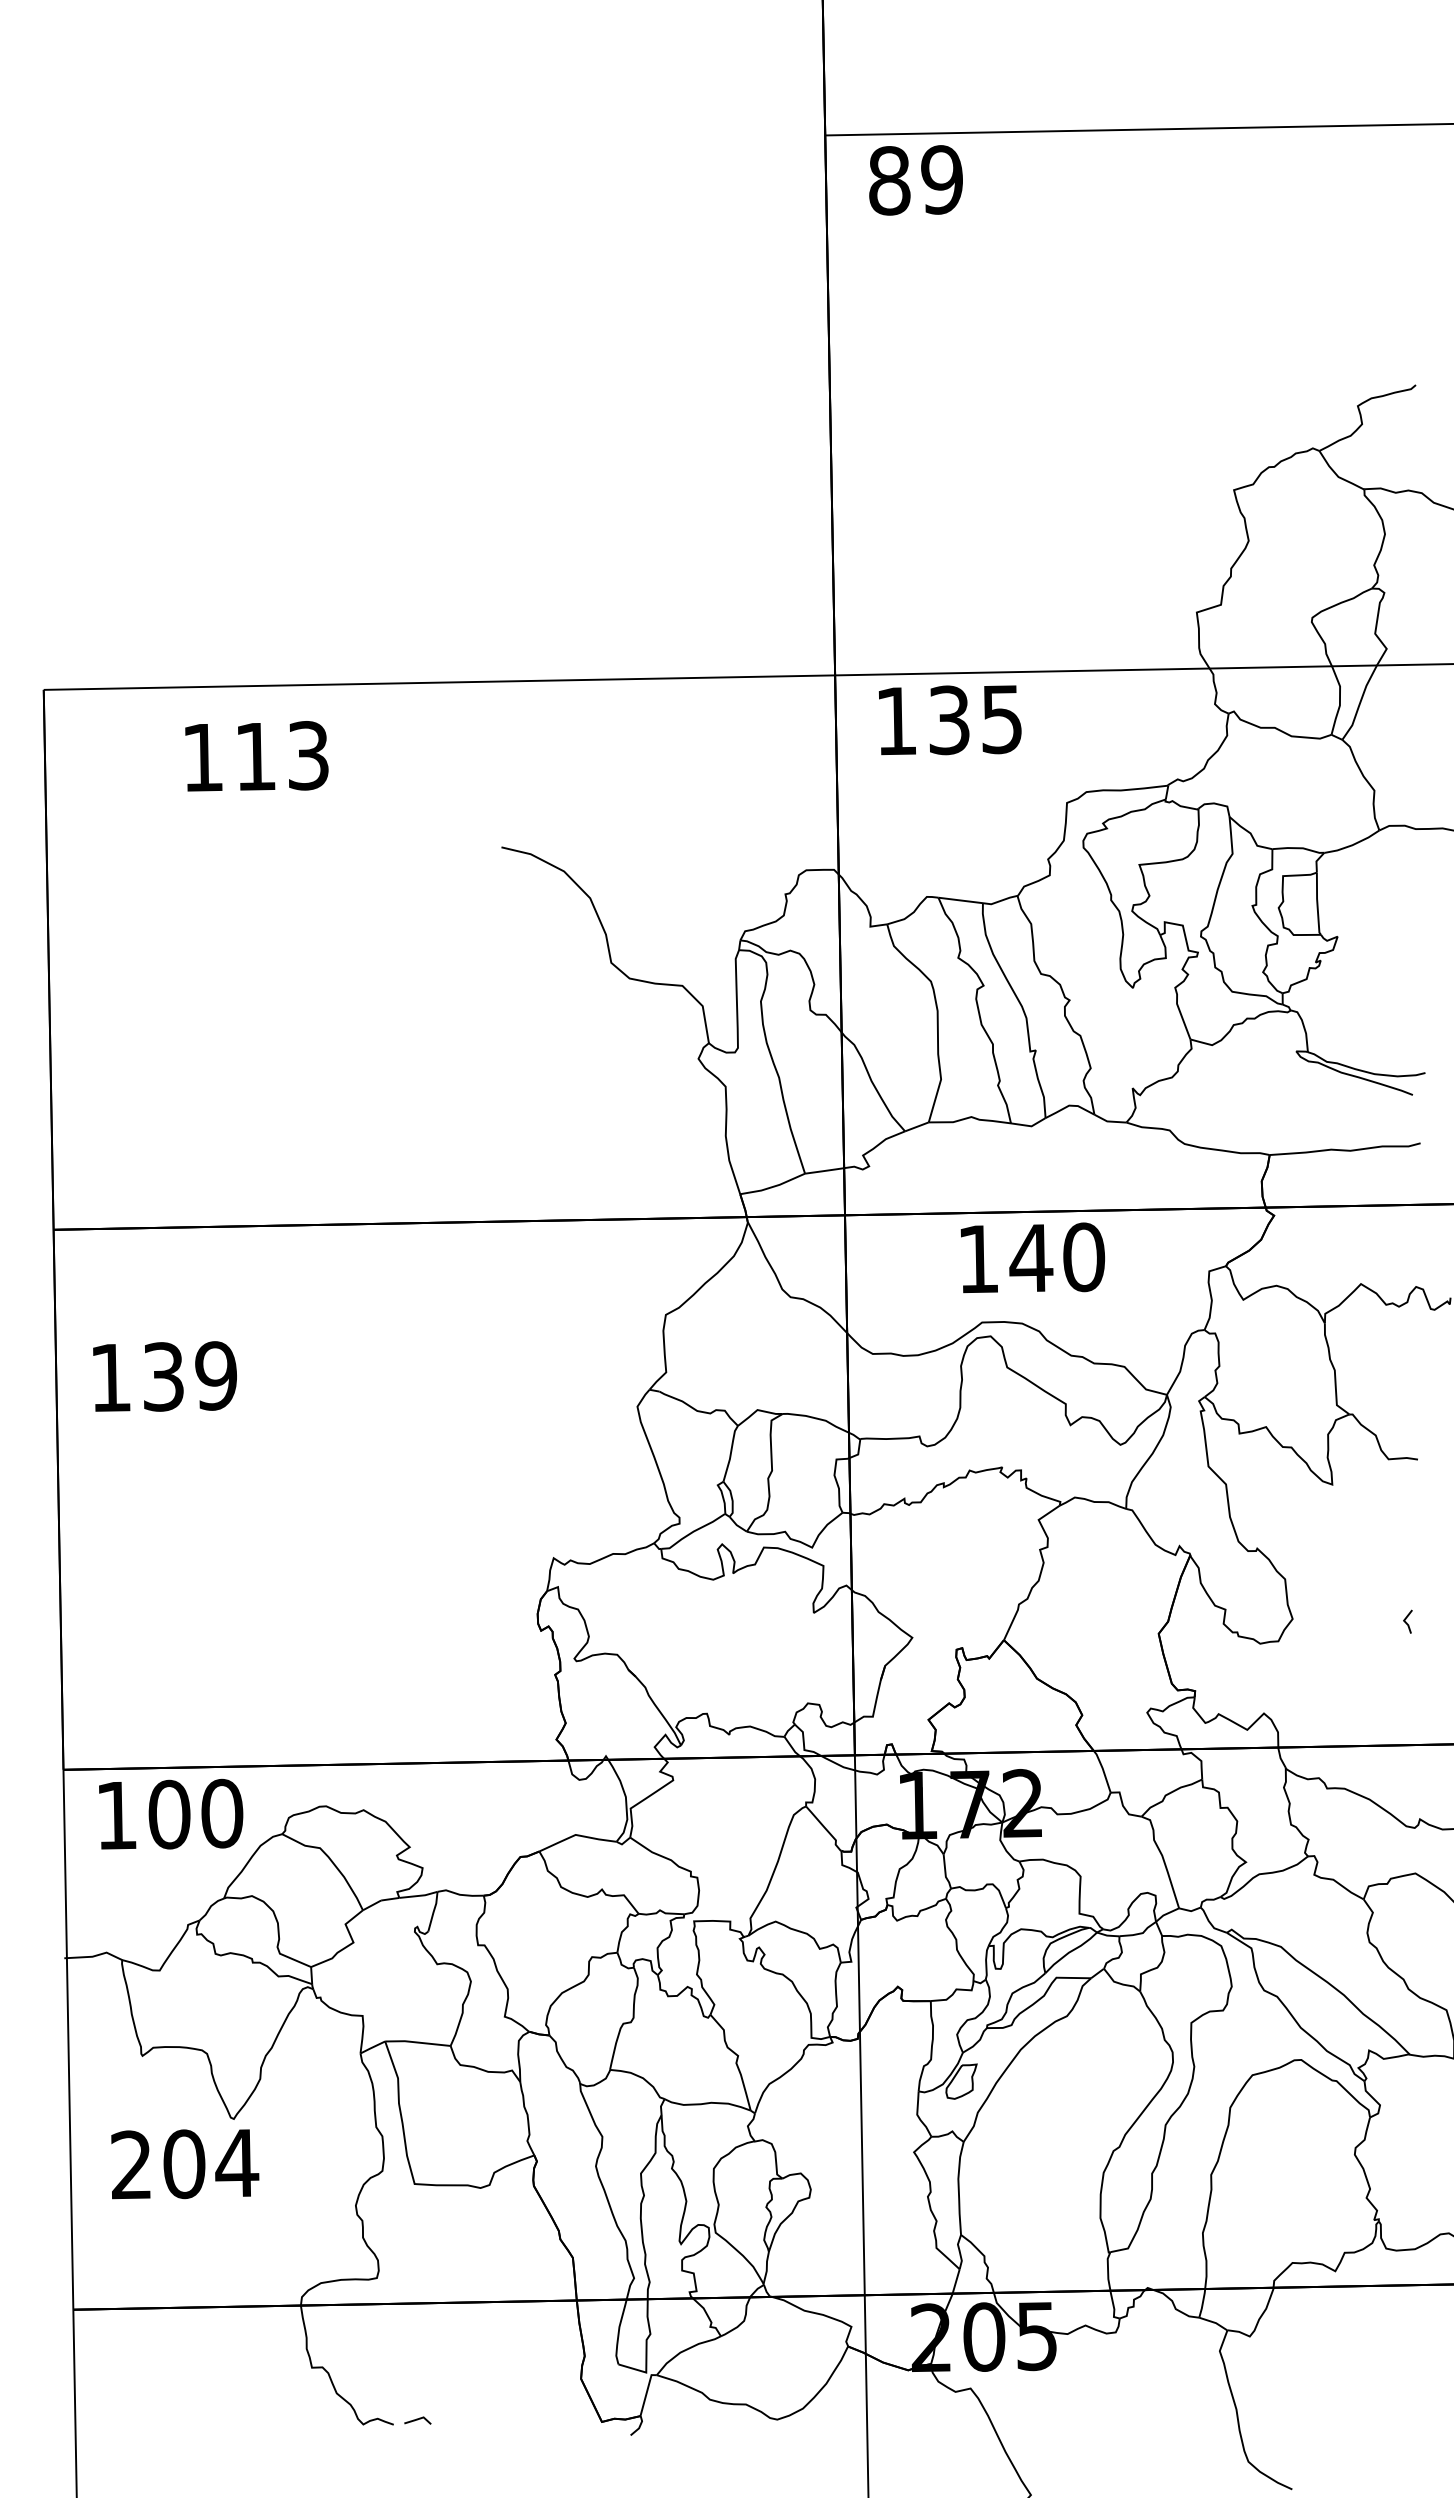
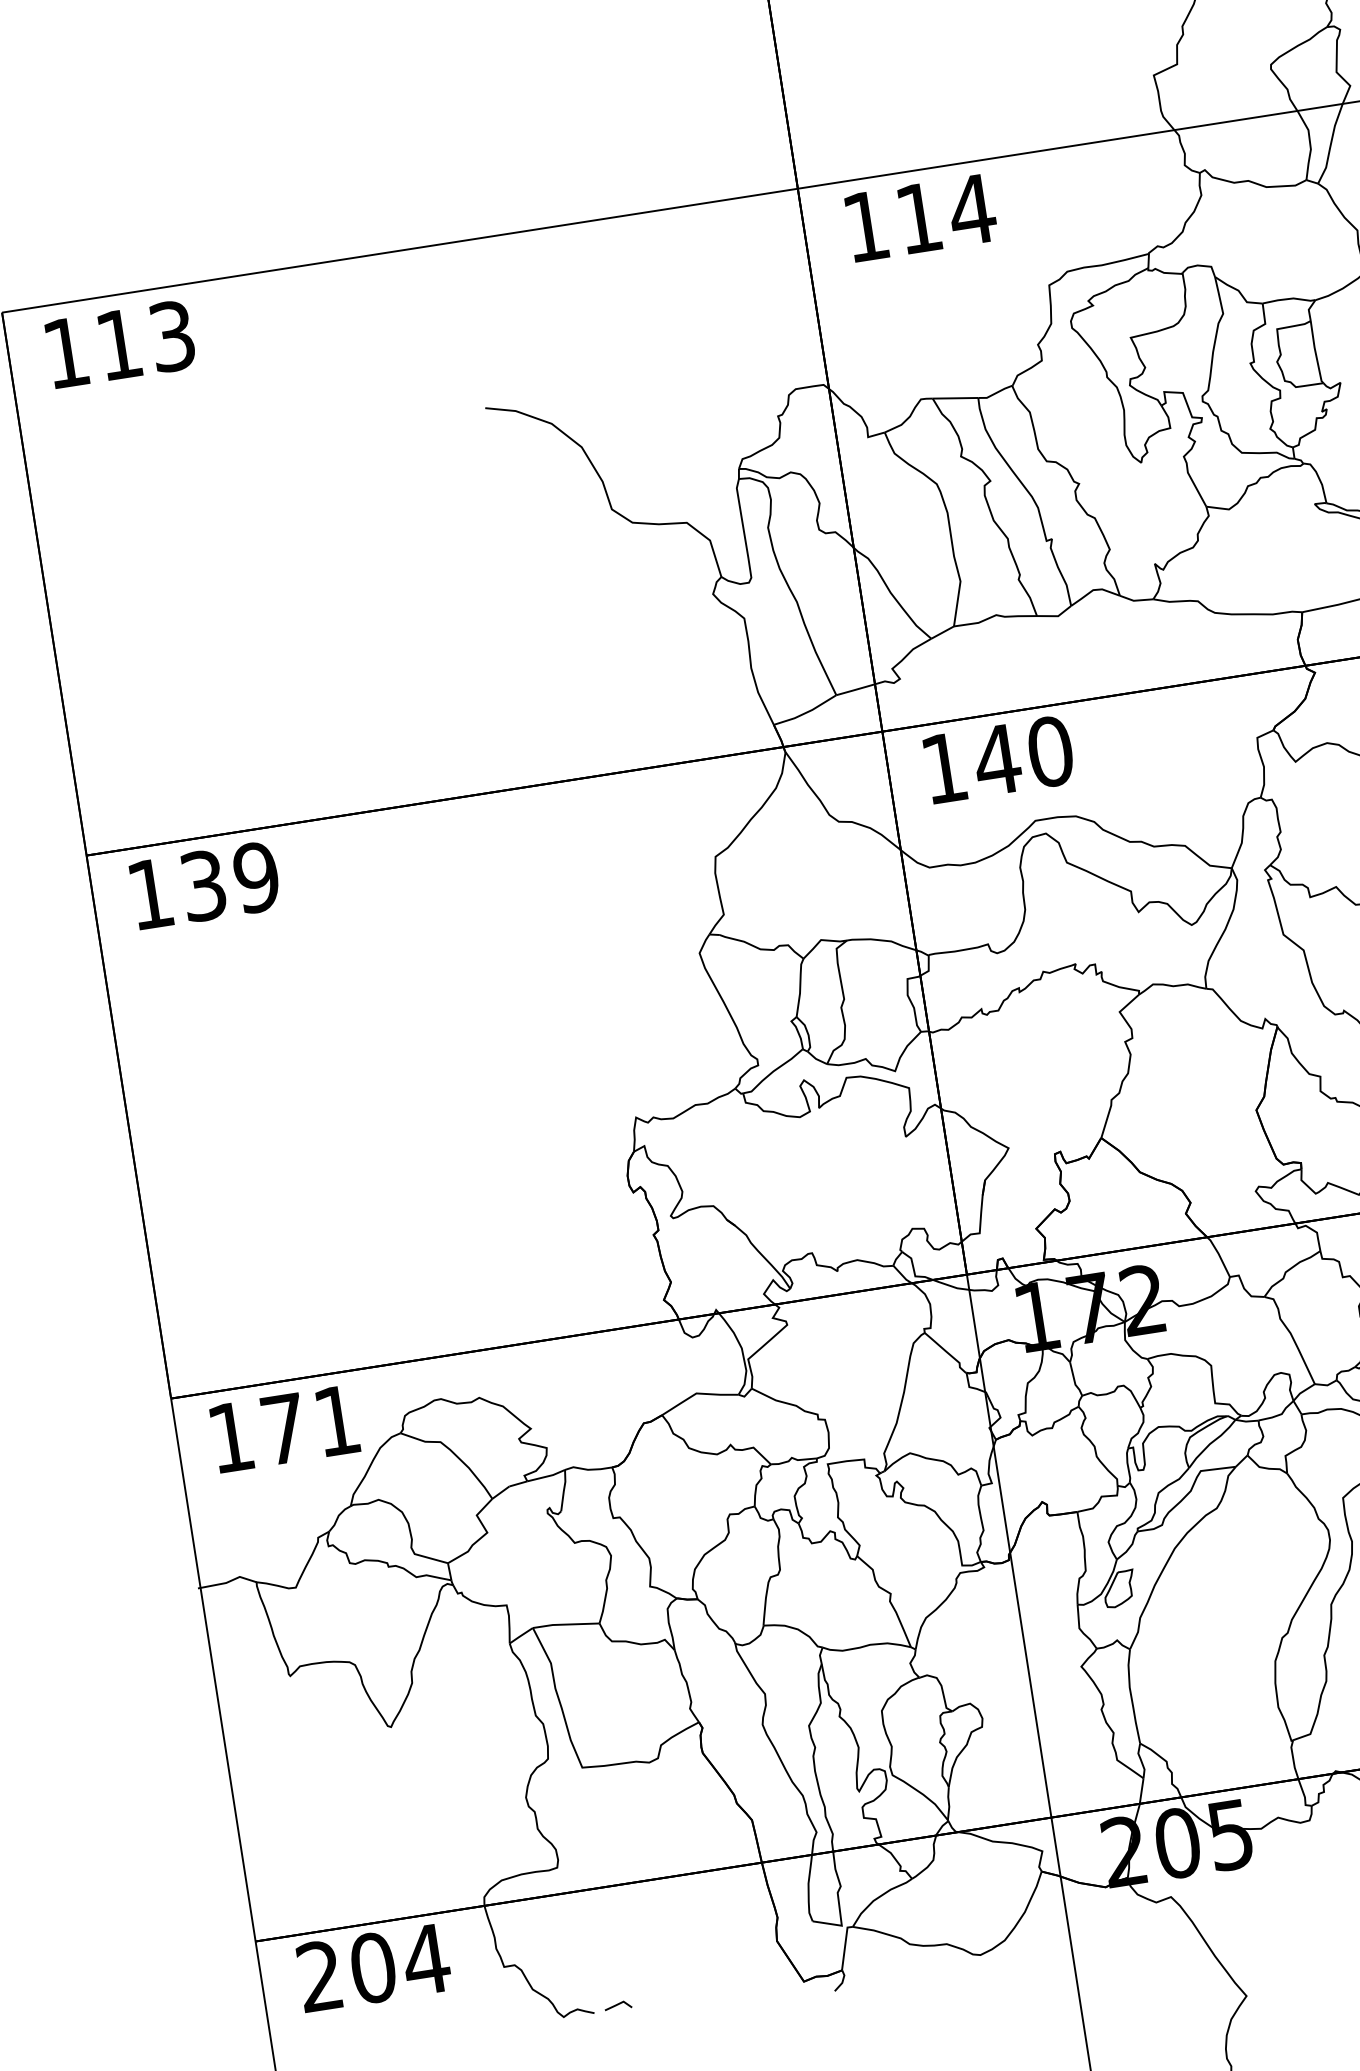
text: (976, 720) -> (946, 214), 135 -> 114
text: (256, 756) -> (120, 344), moved
text: (1032, 1257) -> (998, 759), moved
text: (164, 1376) -> (204, 885), moved
text: (195, 1813) -> (310, 1424), 100 -> 171
text: (185, 2164) -> (374, 1968), moved

